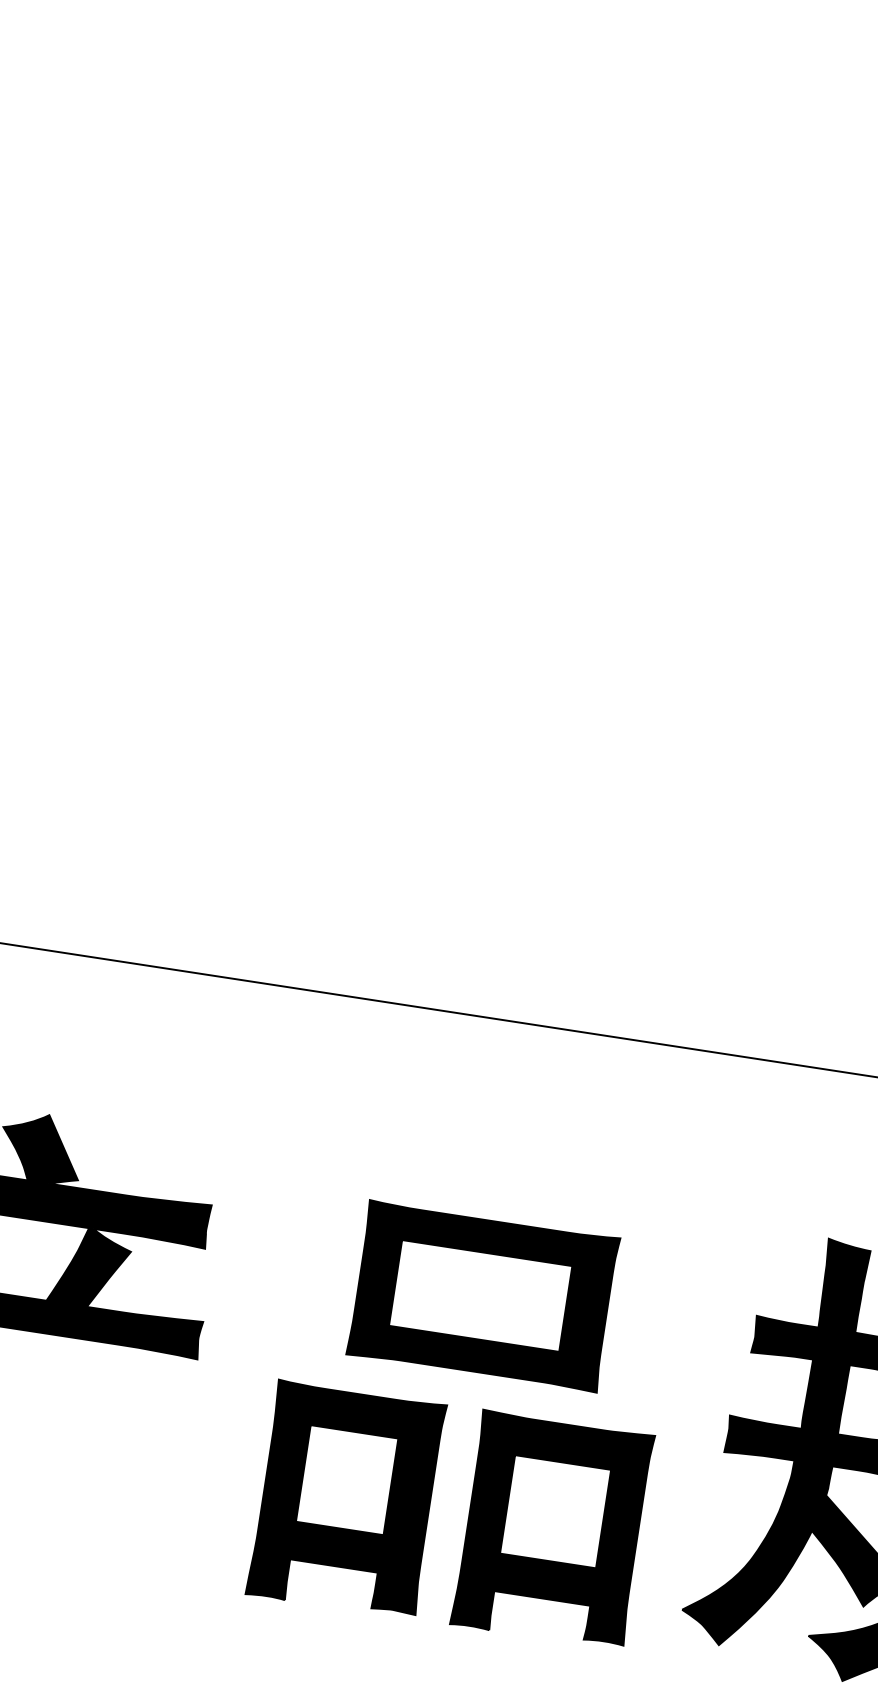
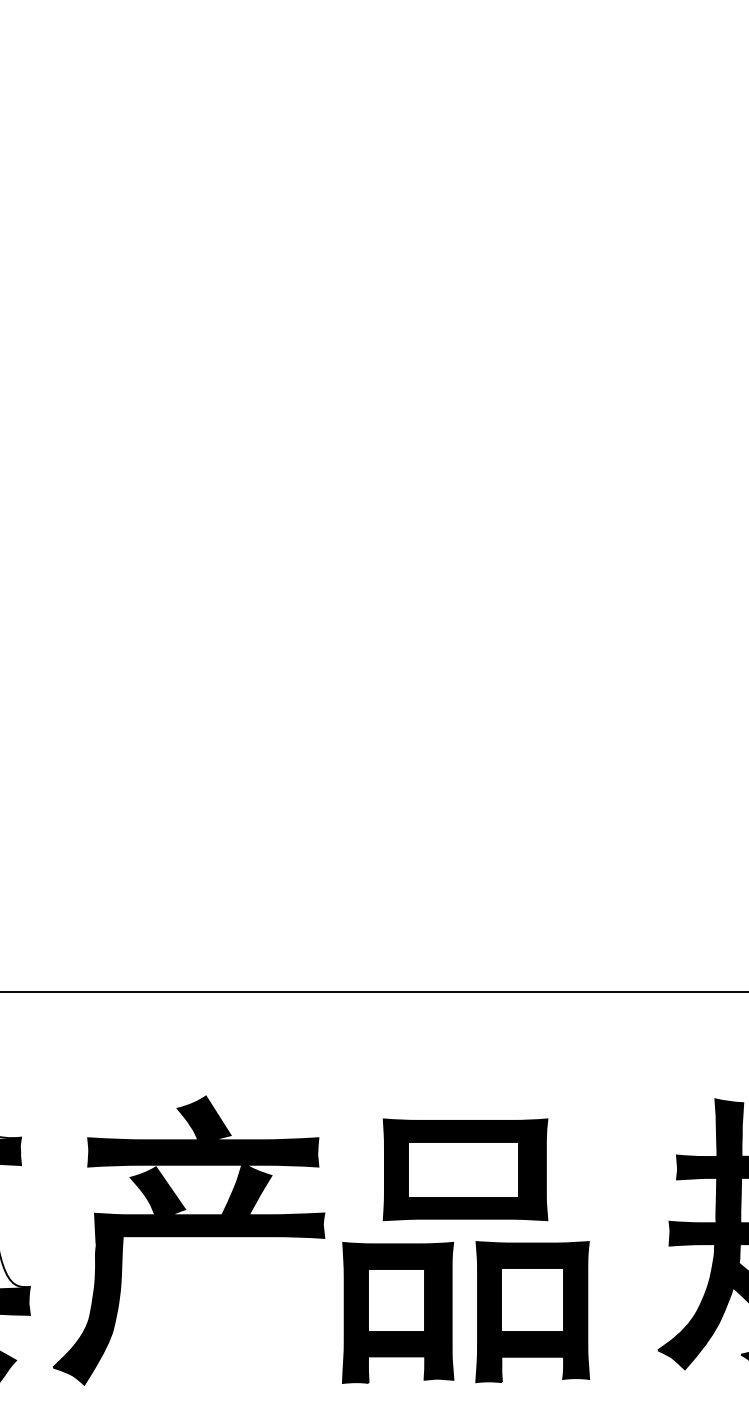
part: (481, 1422) -> (476, 1250), moved

